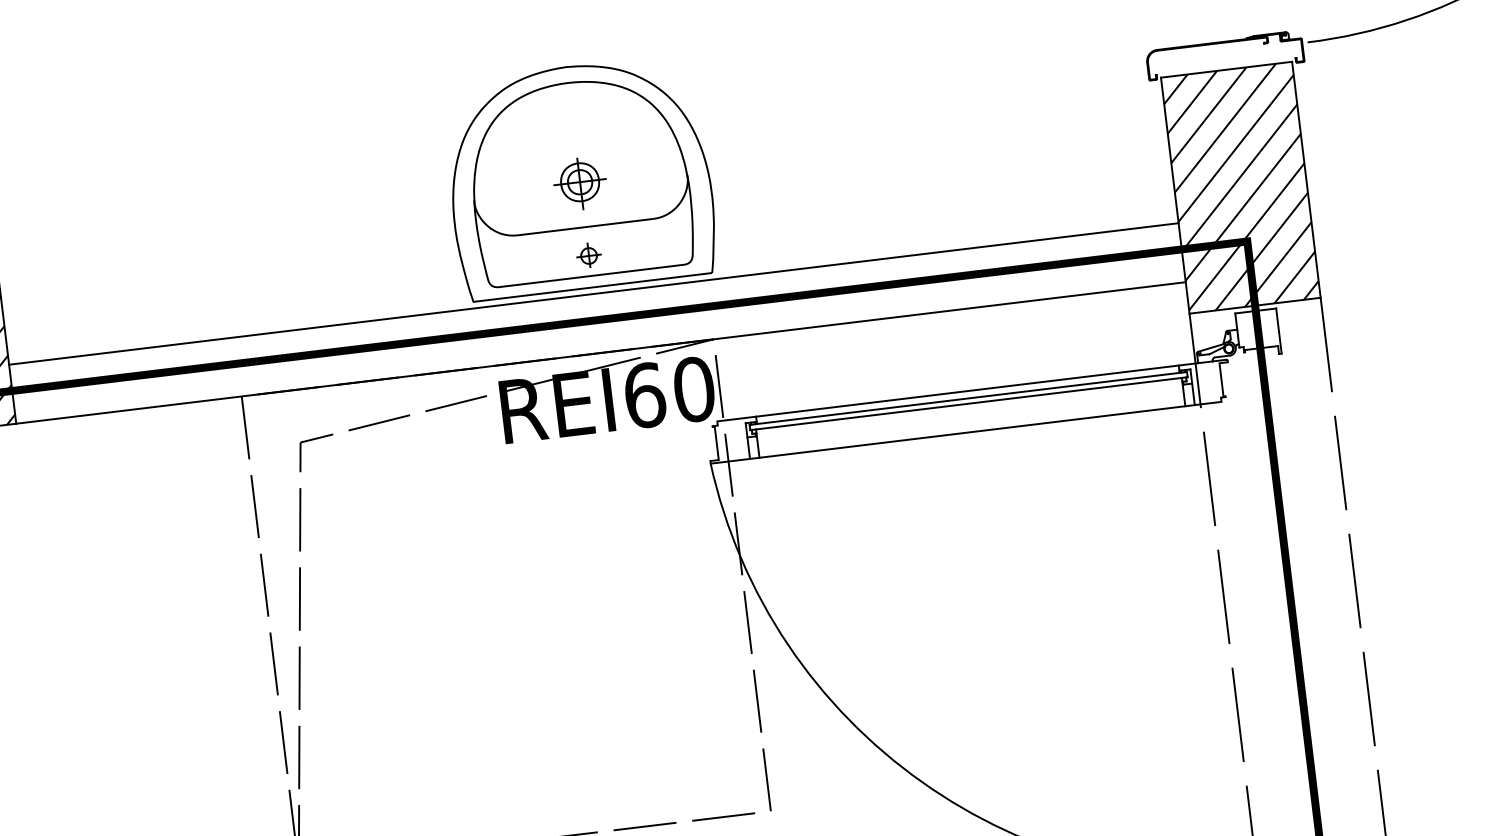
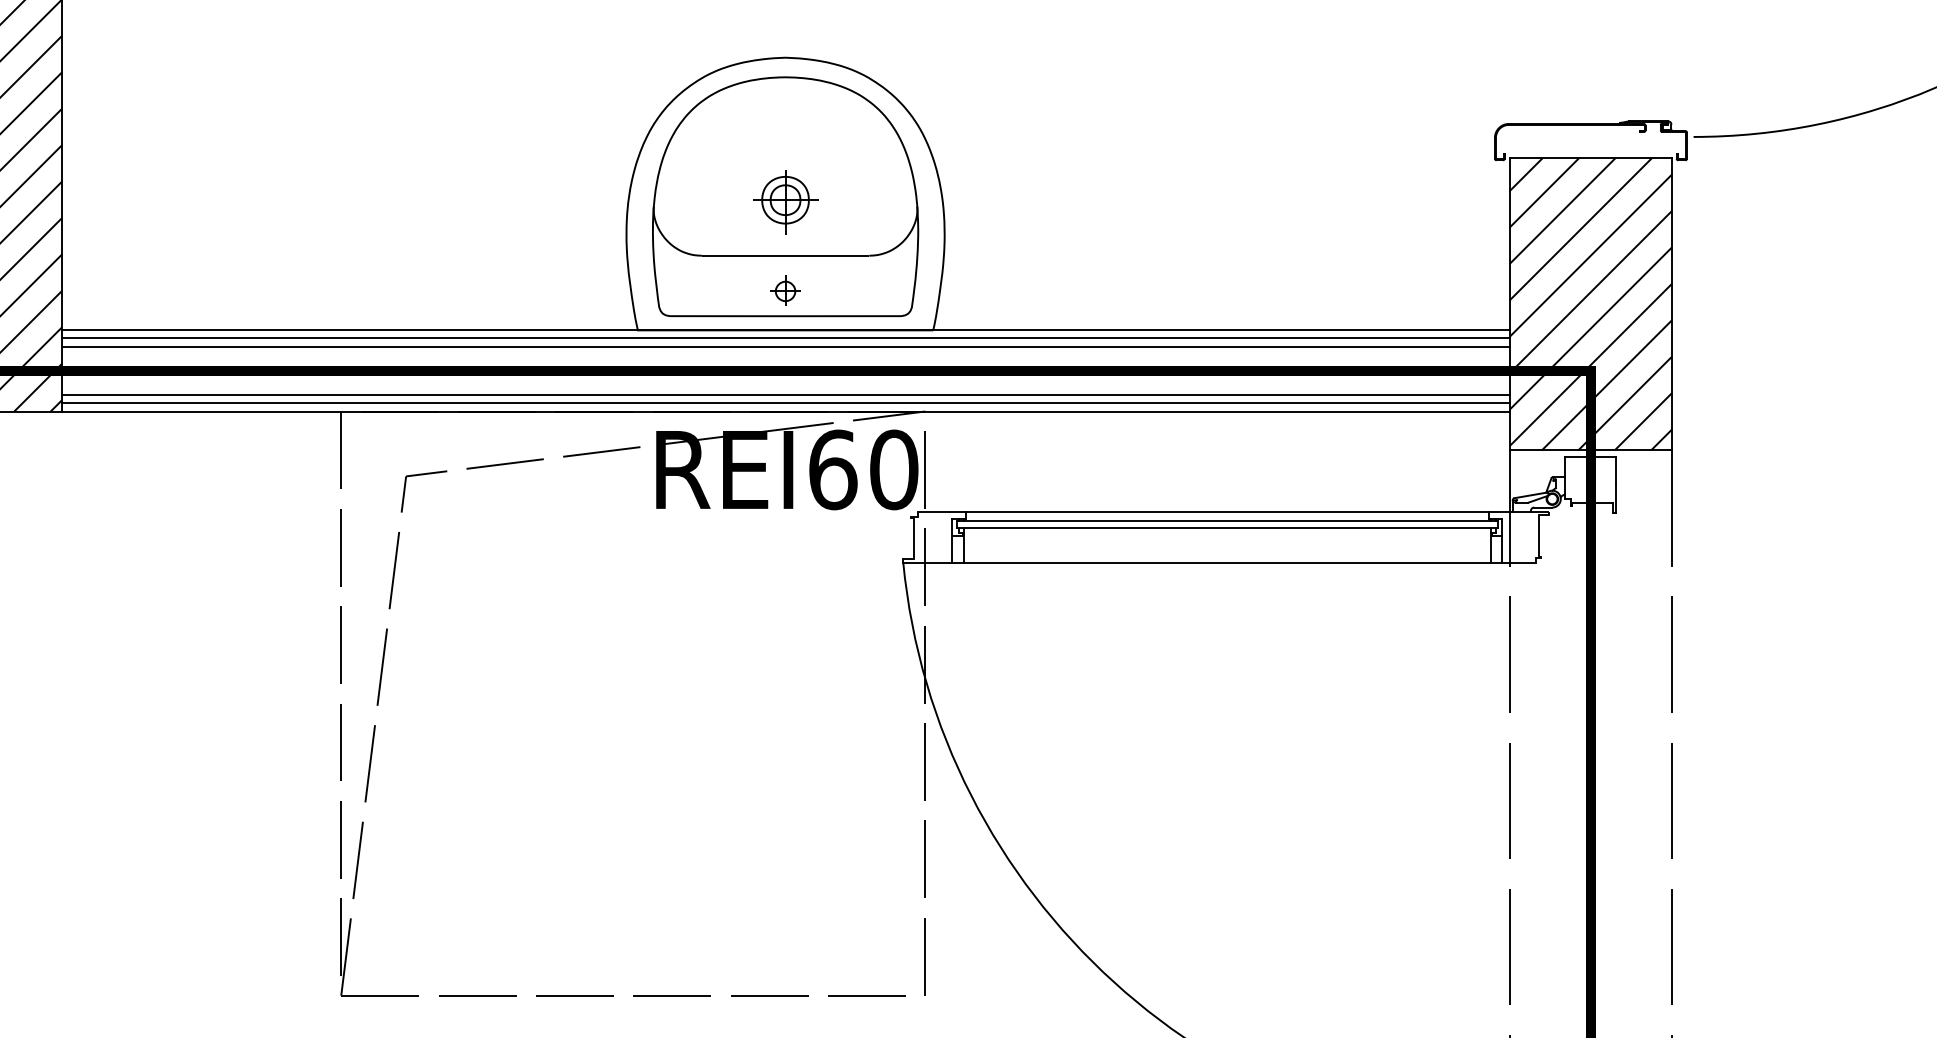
line: (592, 287) -> (785, 330), added
line: (594, 300) -> (785, 346), added
line: (599, 340) -> (785, 395), added
line: (599, 346) -> (785, 403), added

